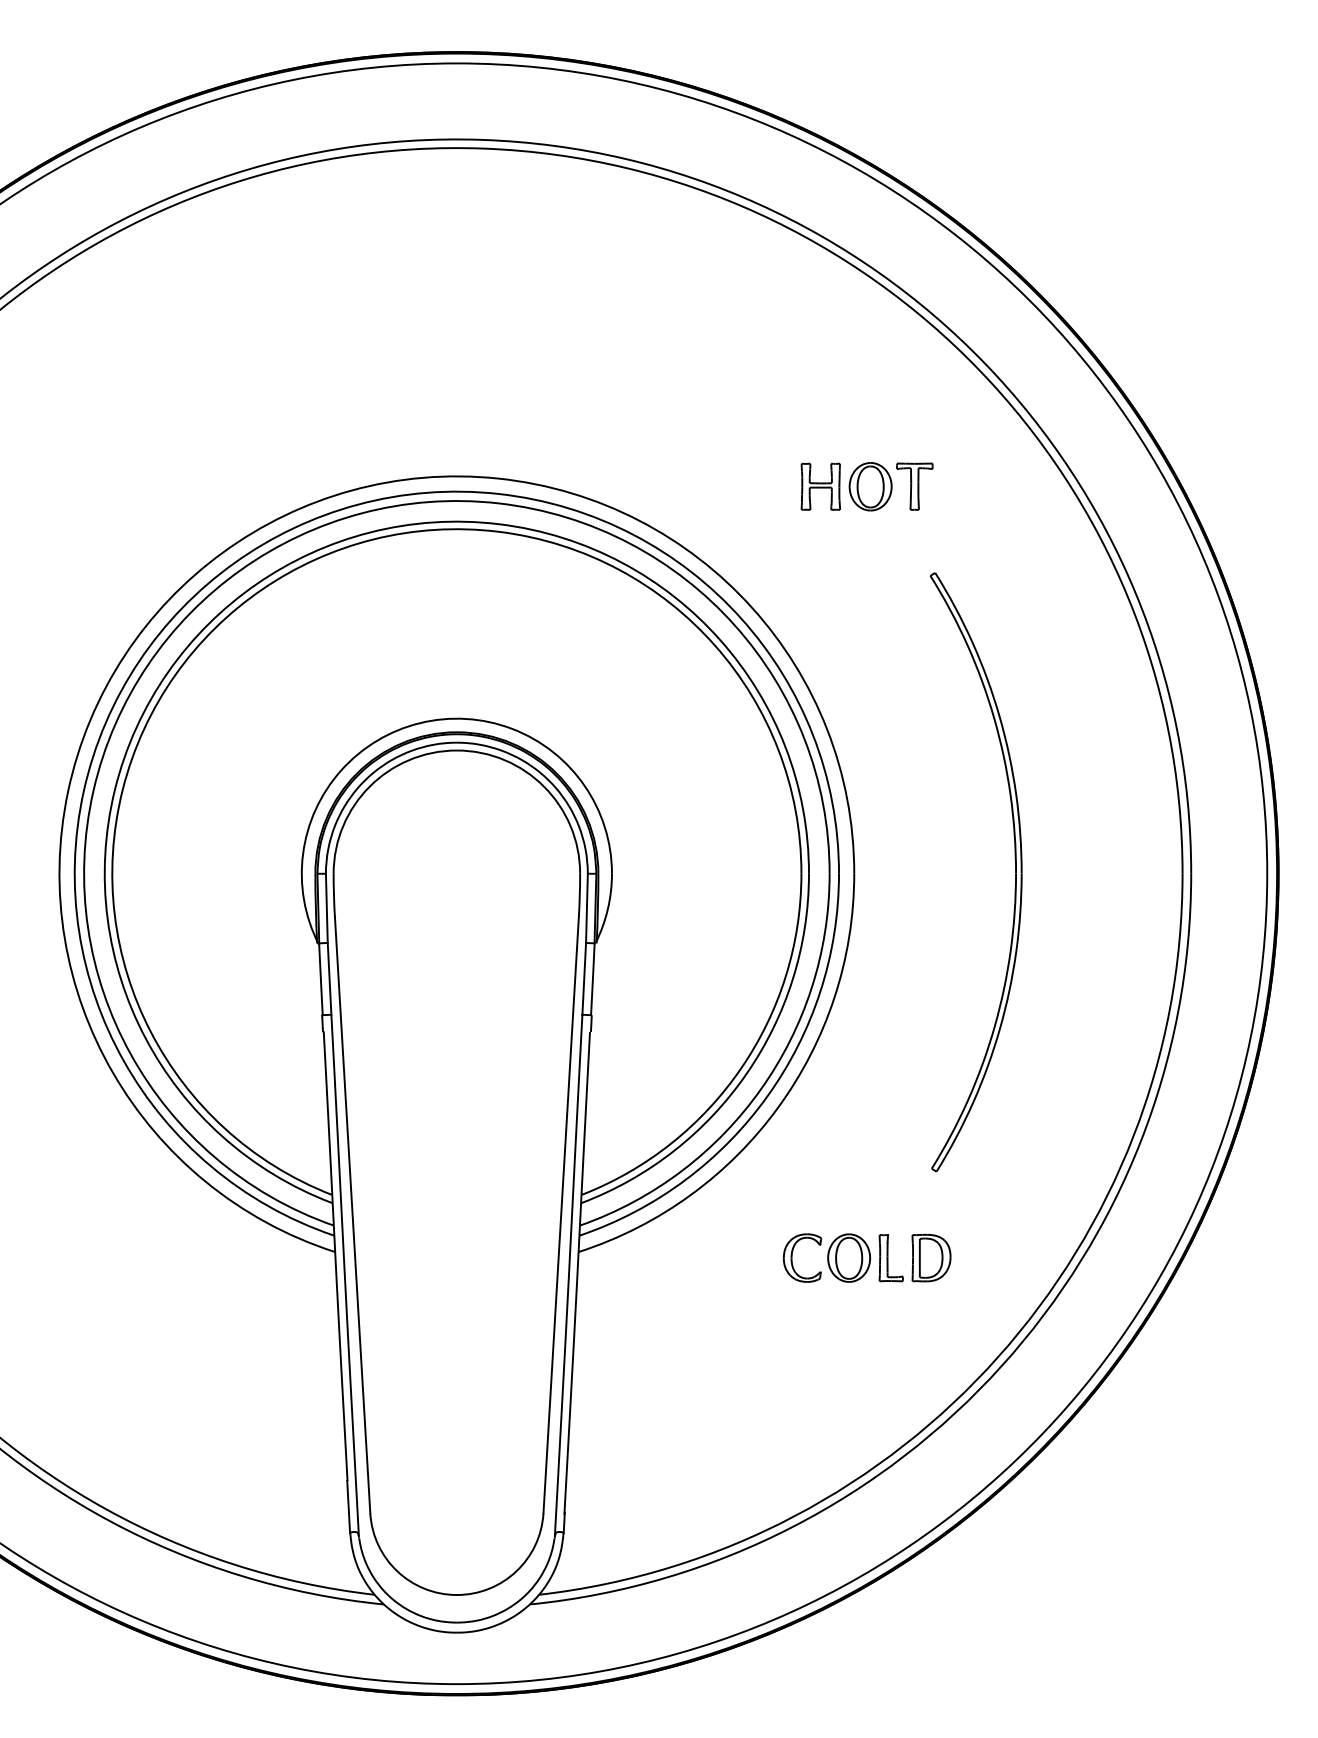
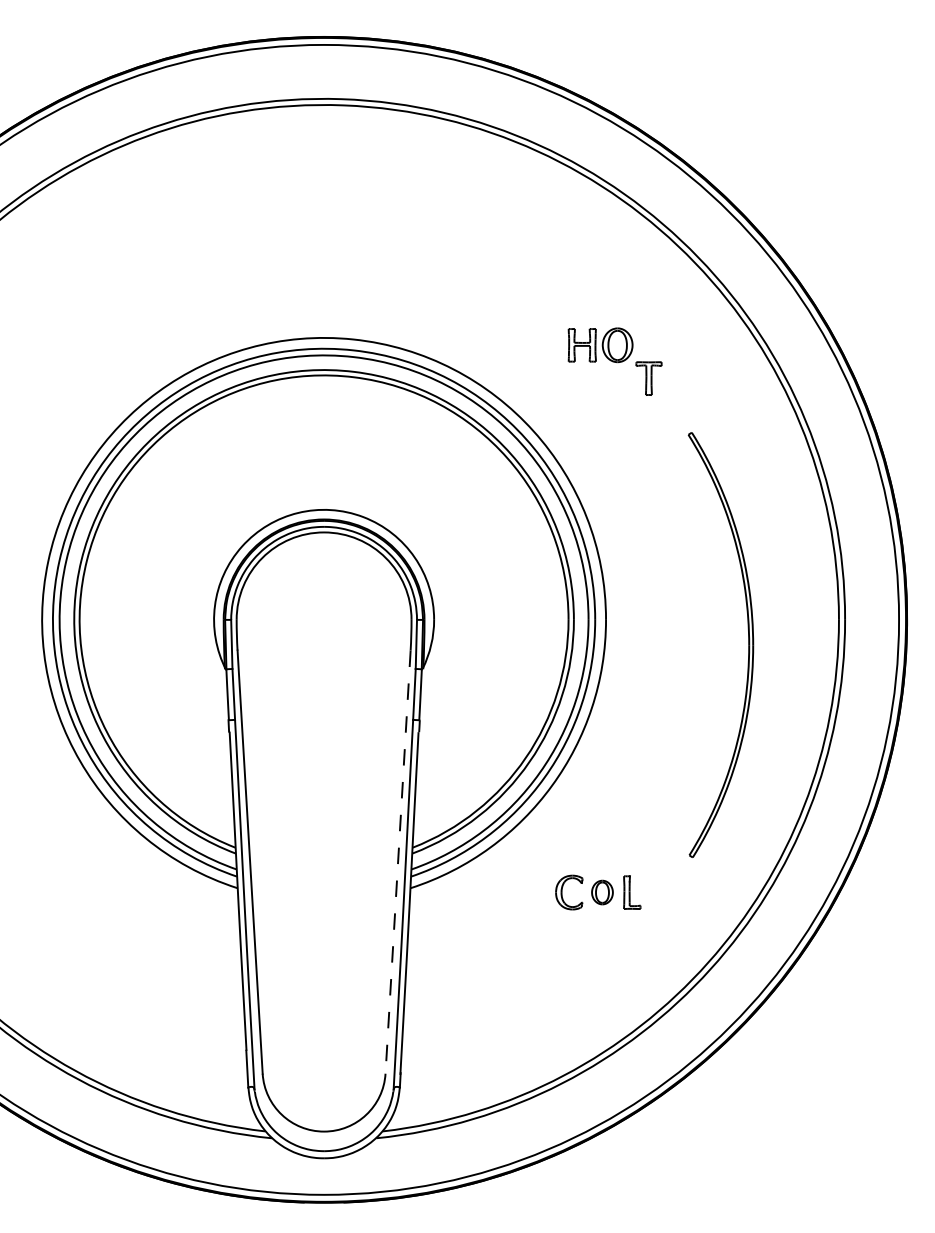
part: (914, 486) -> (648, 378), moved
part: (1015, 872) -> (748, 645), moved
line: (561, 1215) -> (398, 862), solid -> dashed
part: (849, 1257) -> (602, 892), size x0.7
part: (931, 1258) -> (660, 892), removed

